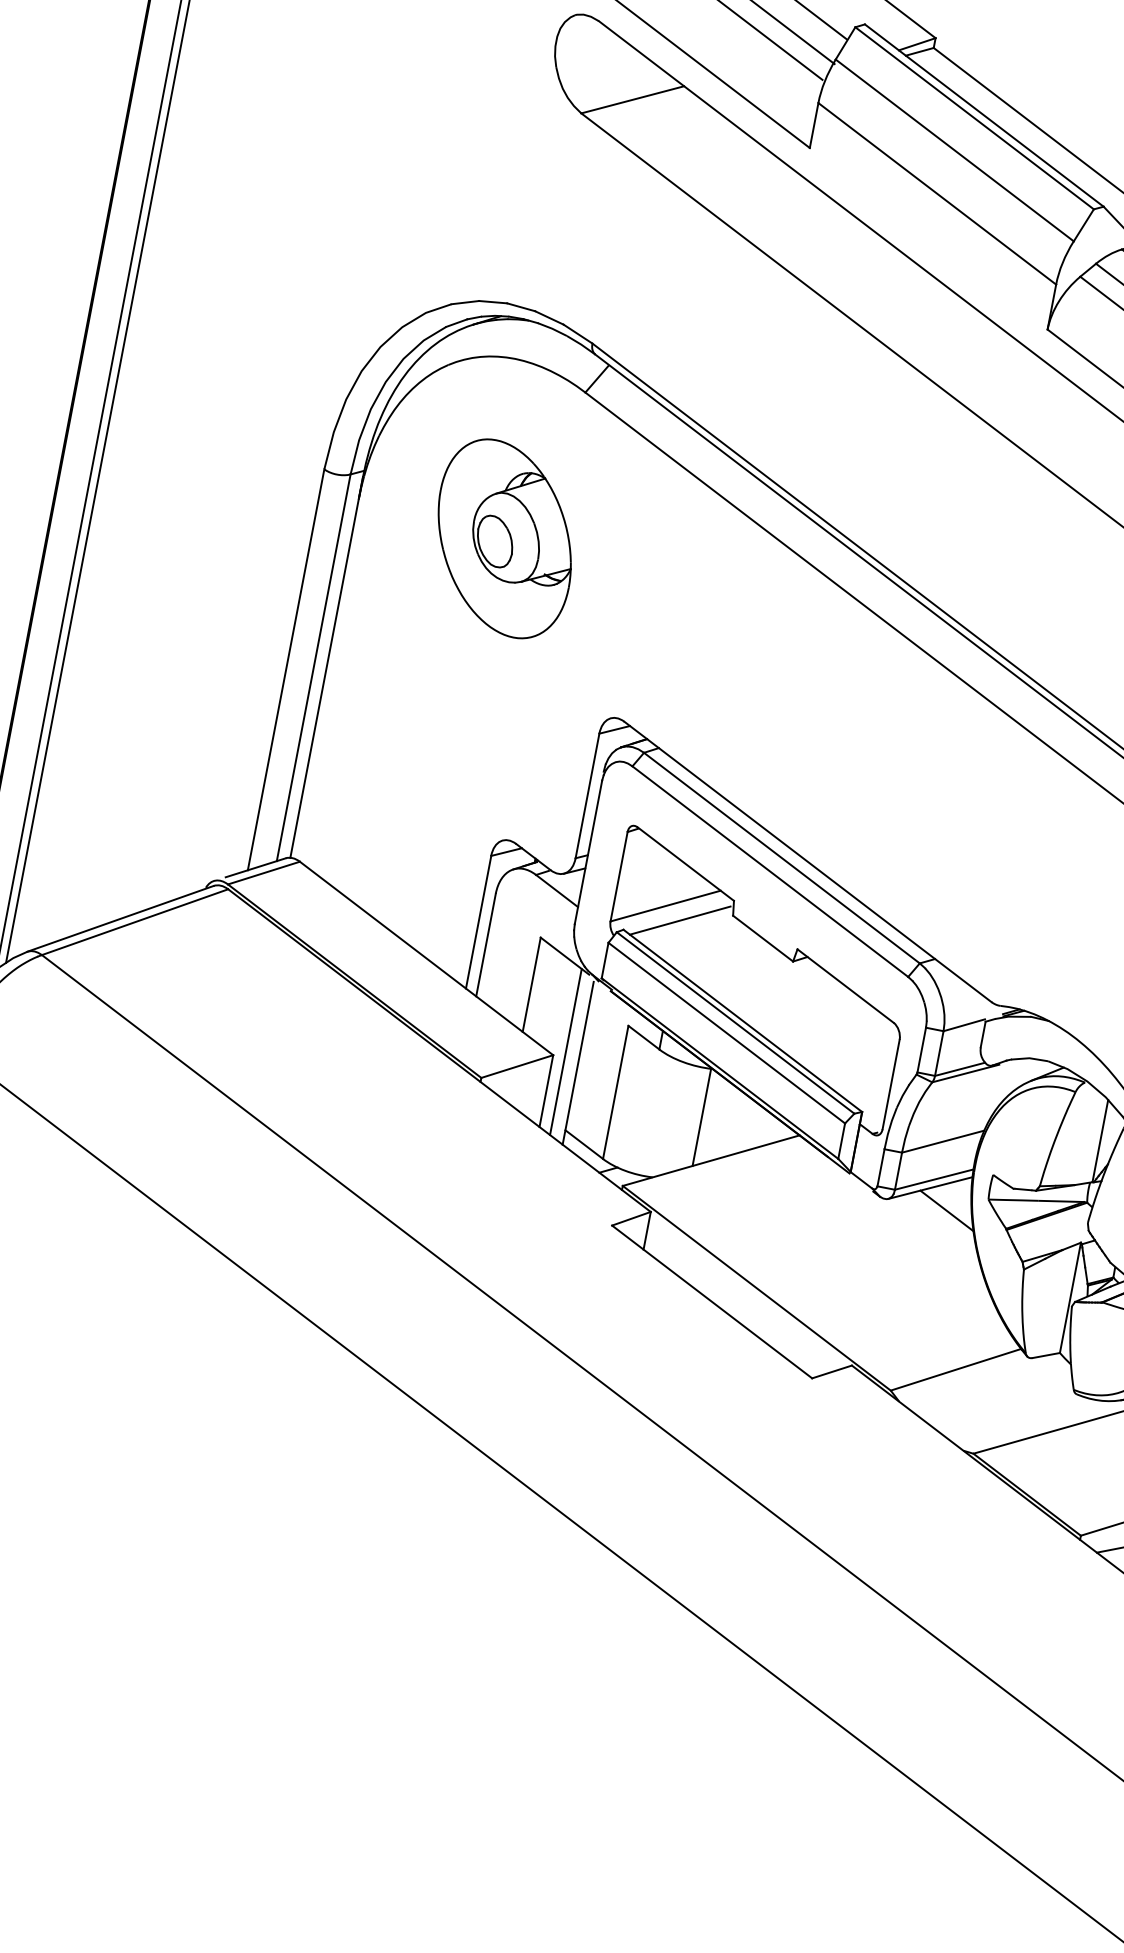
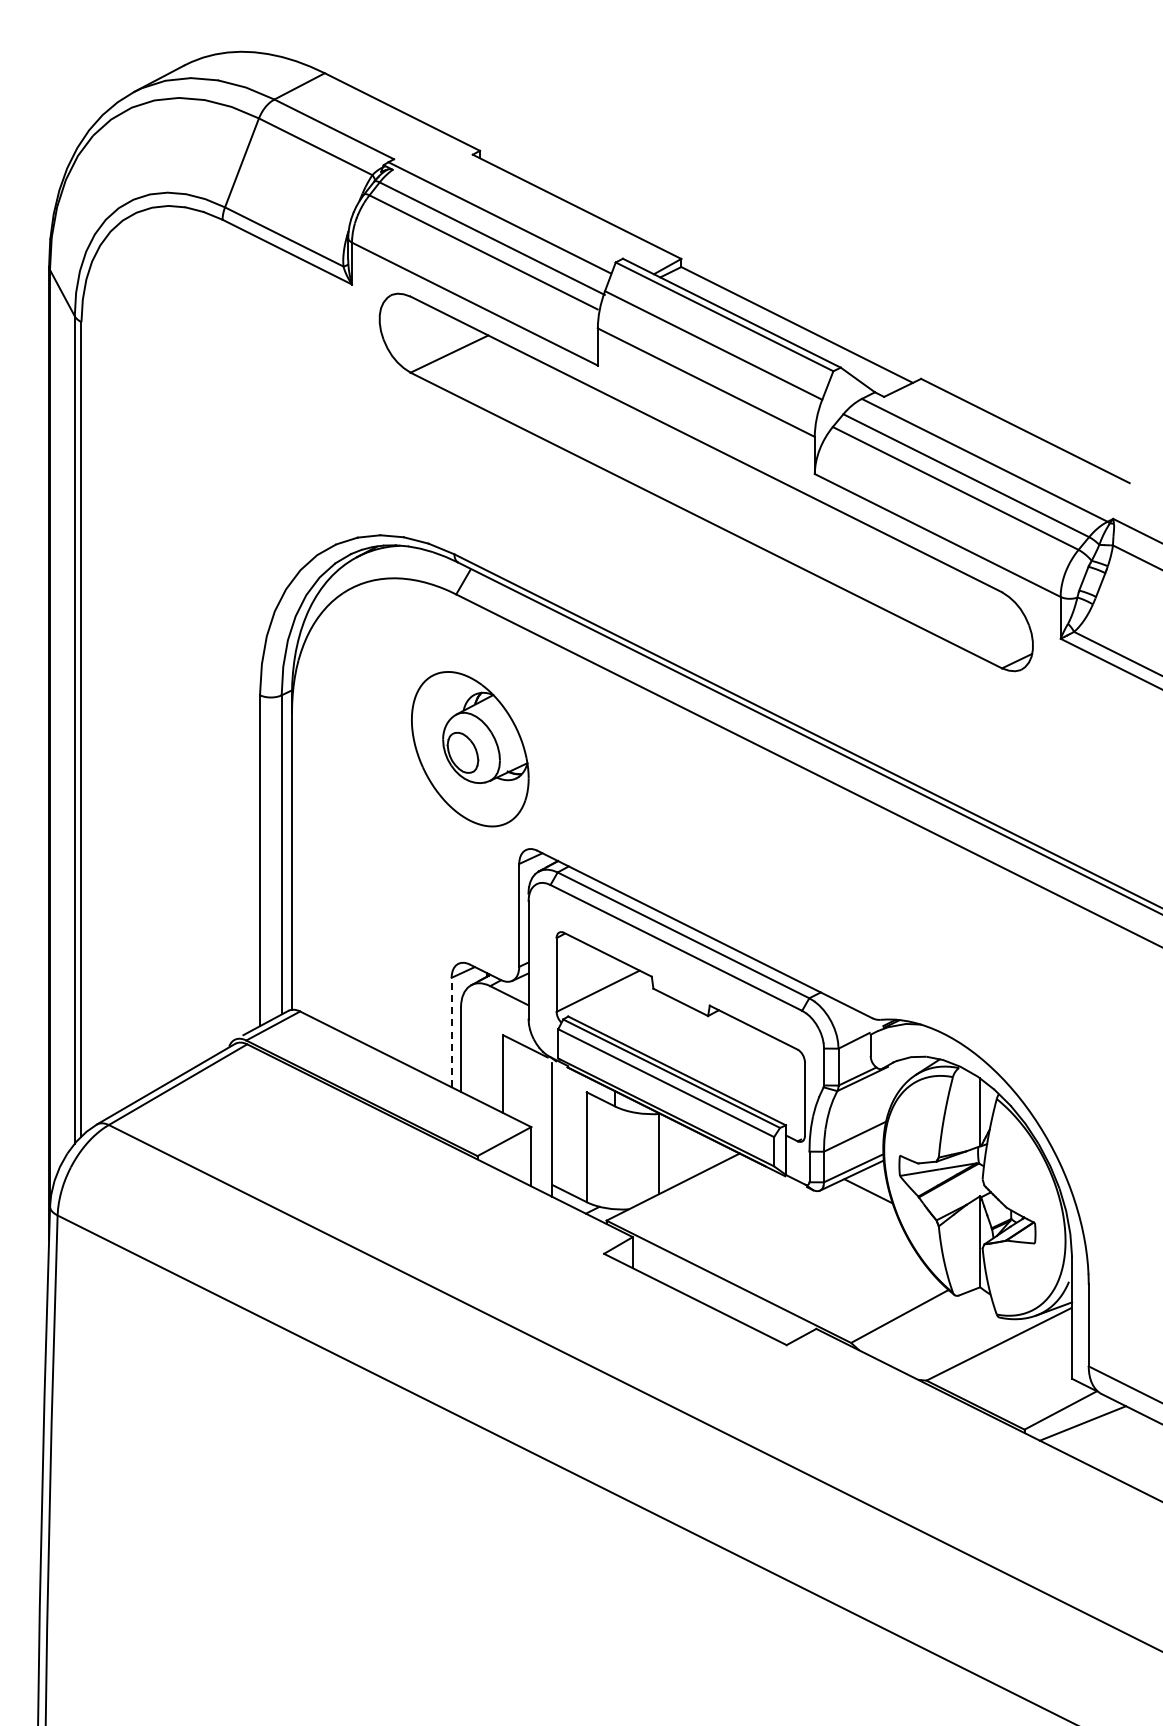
part: (504, 539) -> (470, 749), moved
line: (679, 920) -> (611, 1000), removed
line: (478, 922) -> (451, 1032), solid -> dashed
line: (565, 1051) -> (540, 1122), removed

